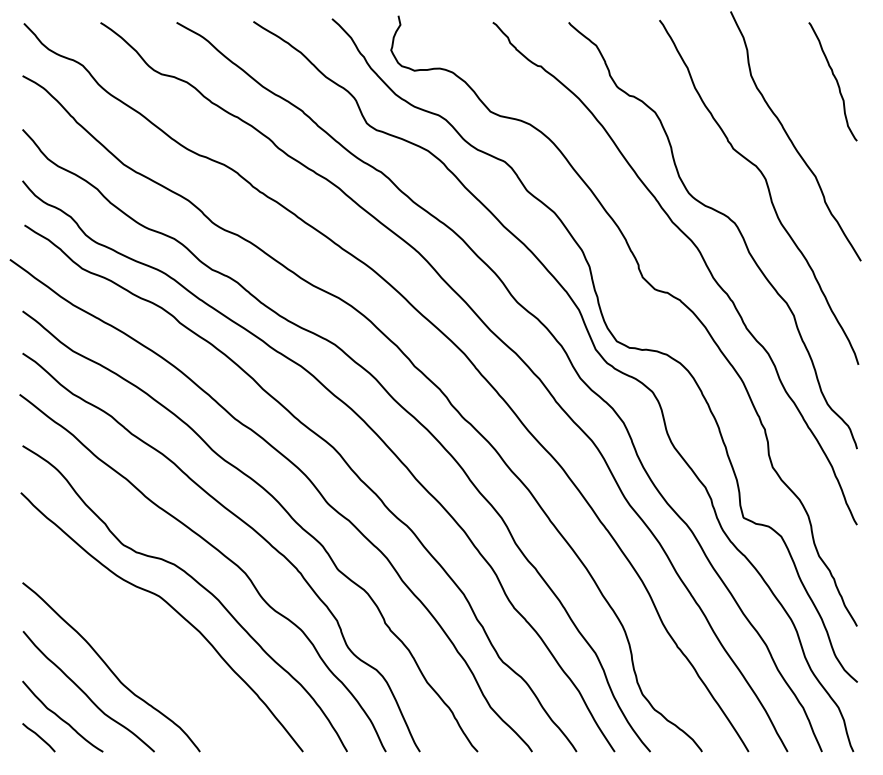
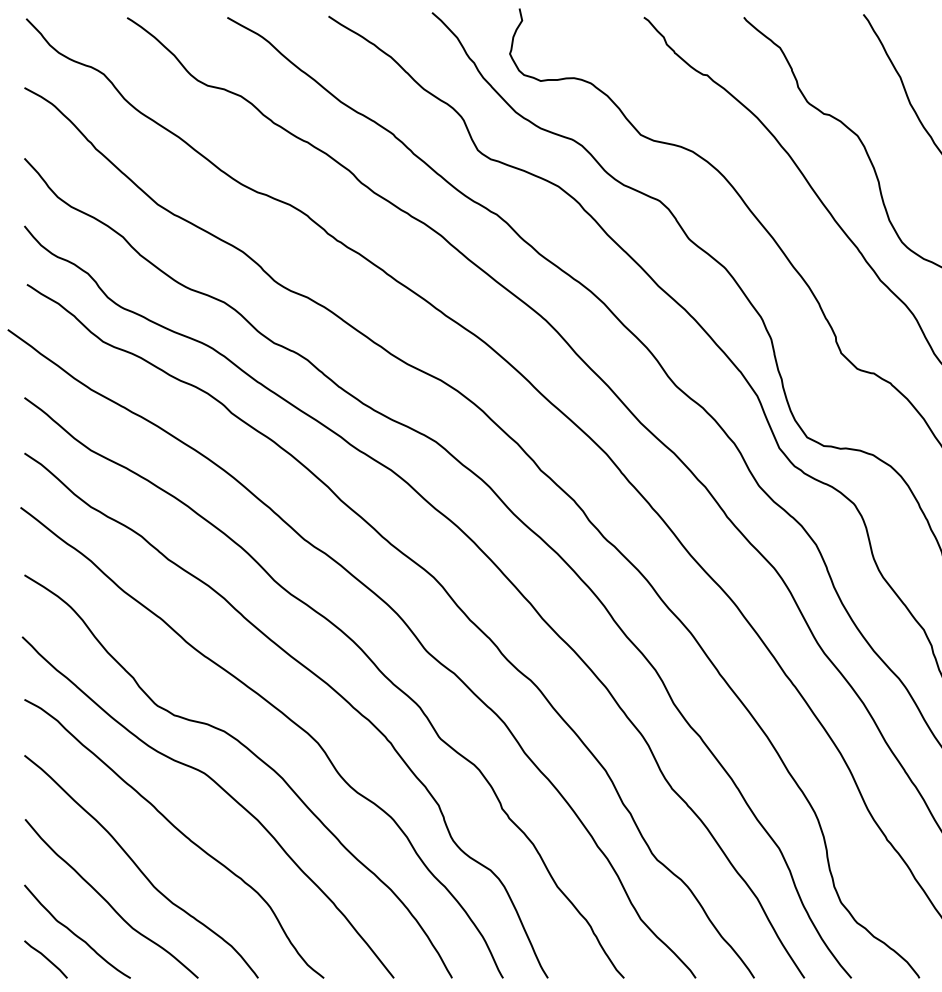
curve: (140, 641) -> (179, 832), added

